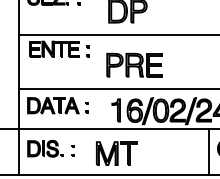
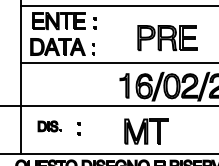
part: (134, 64) -> (167, 37), moved
part: (57, 105) -> (62, 46), moved
part: (45, 148) -> (49, 126), size x0.6
part: (116, 153) -> (146, 131), moved

